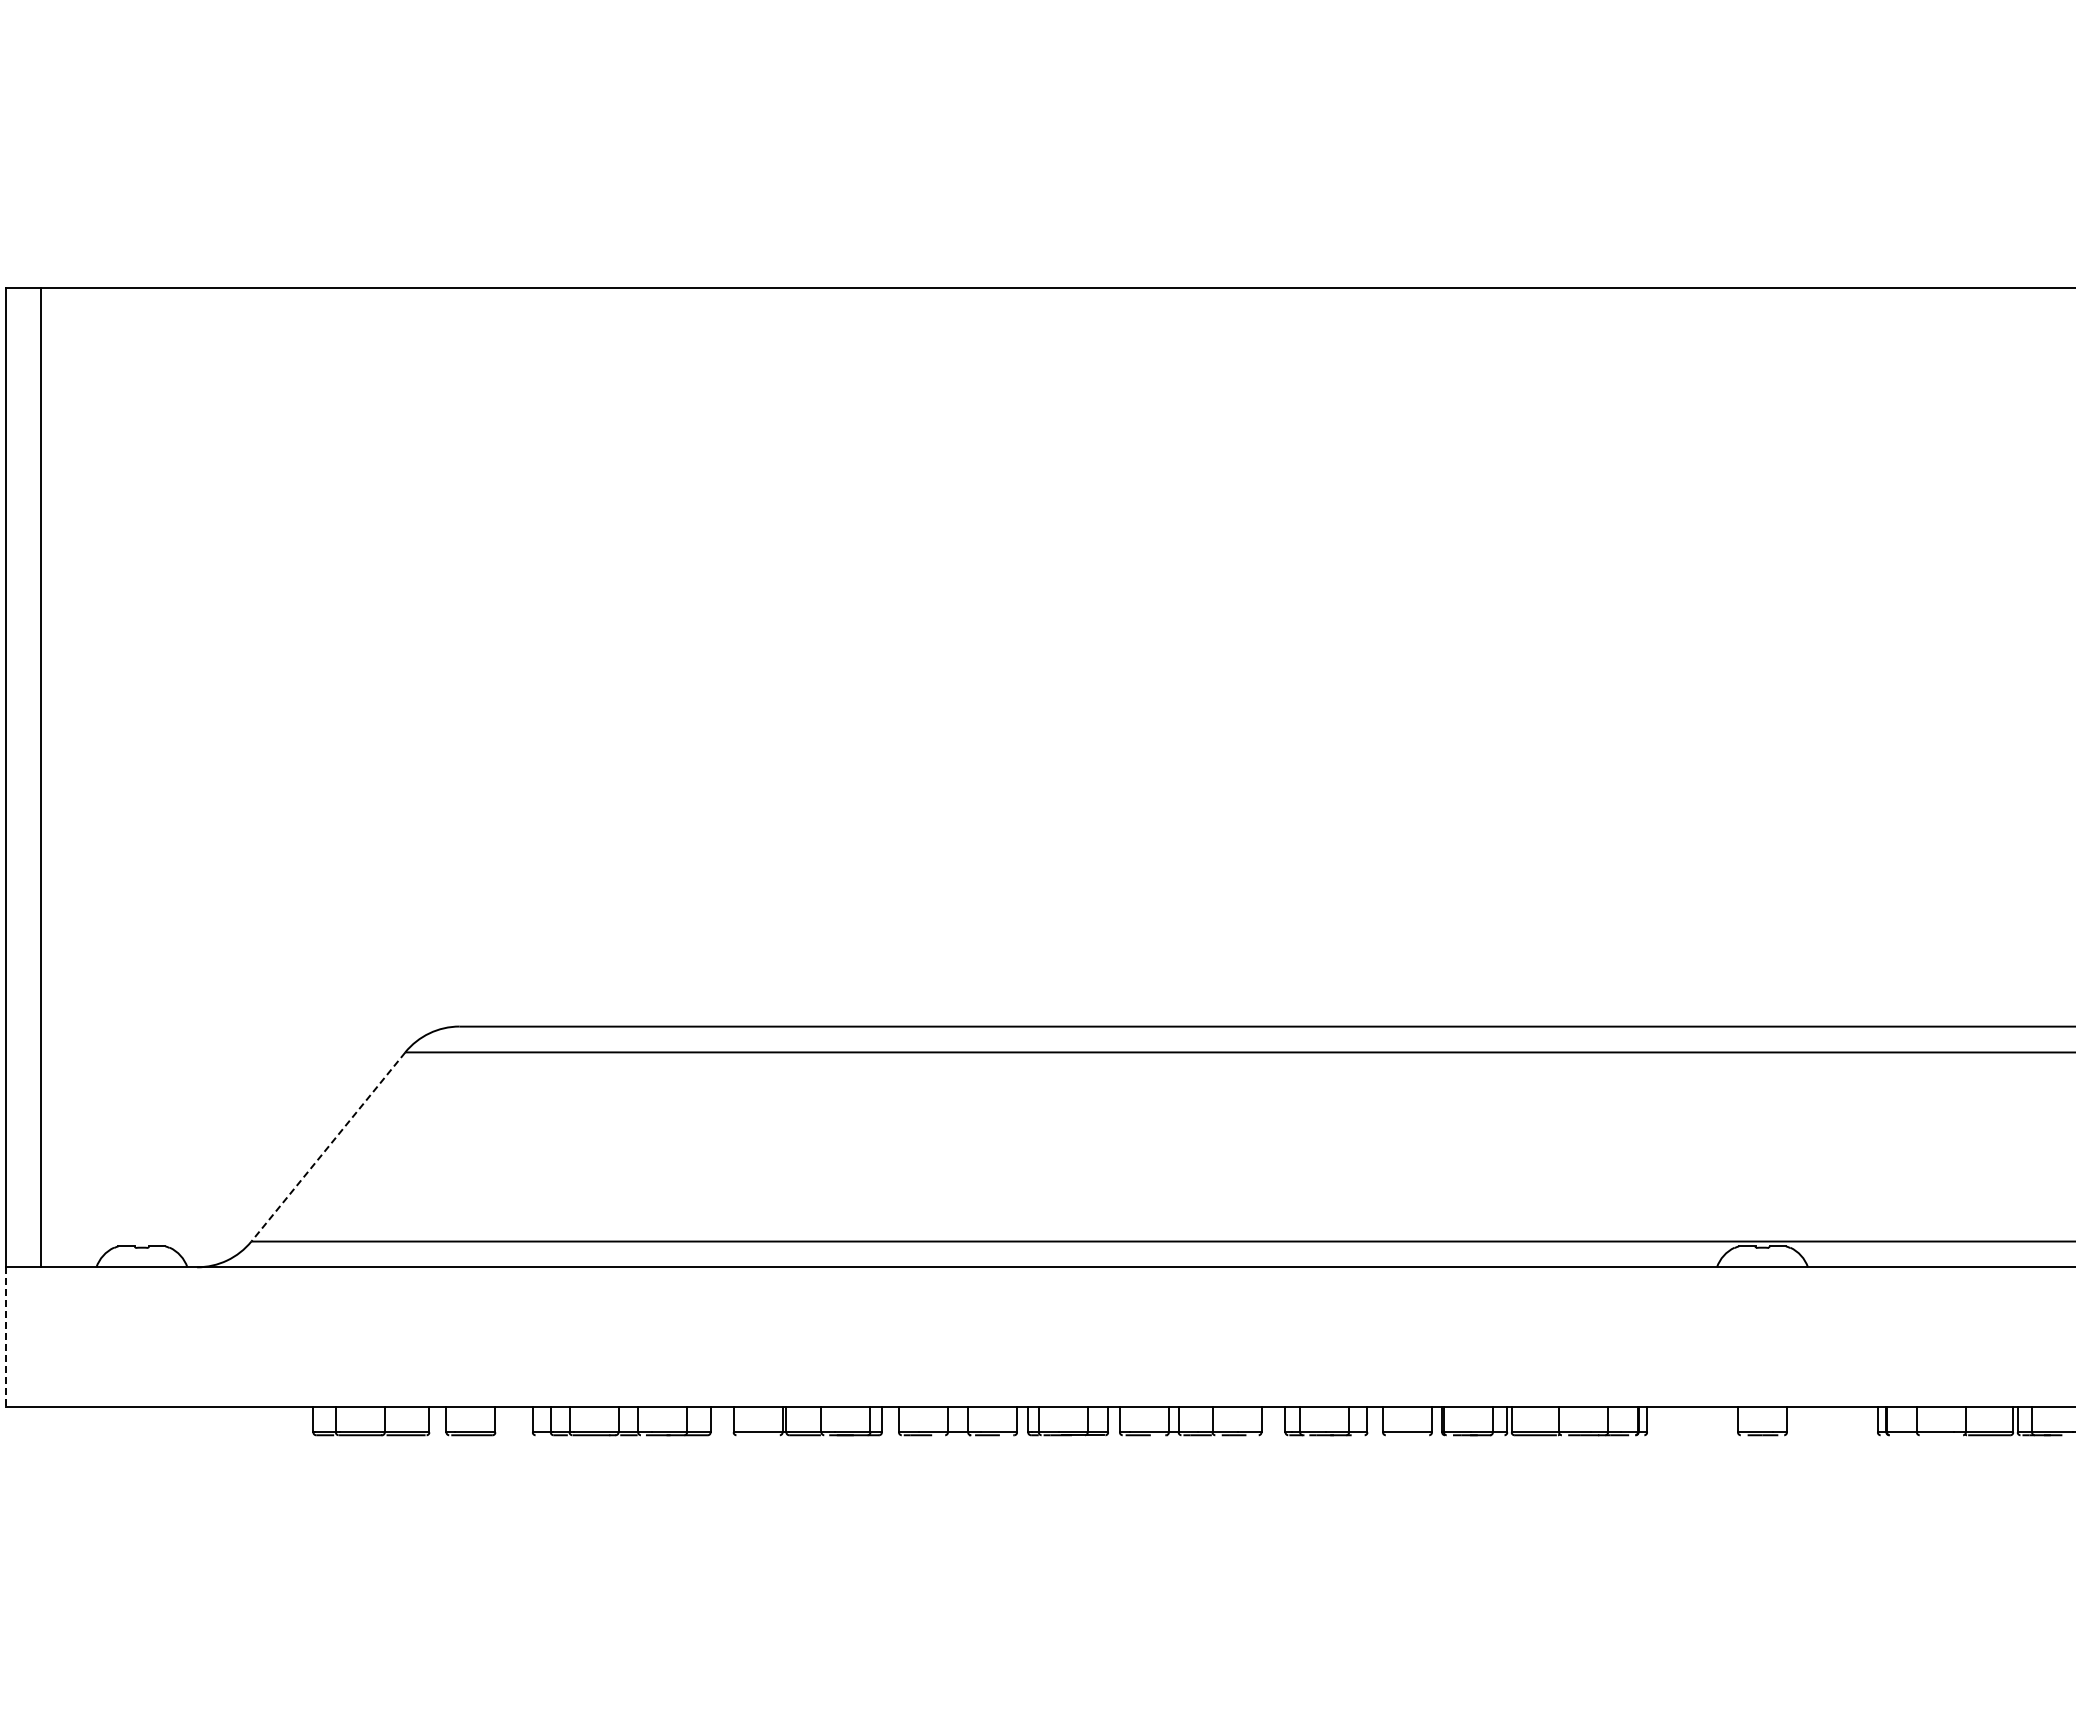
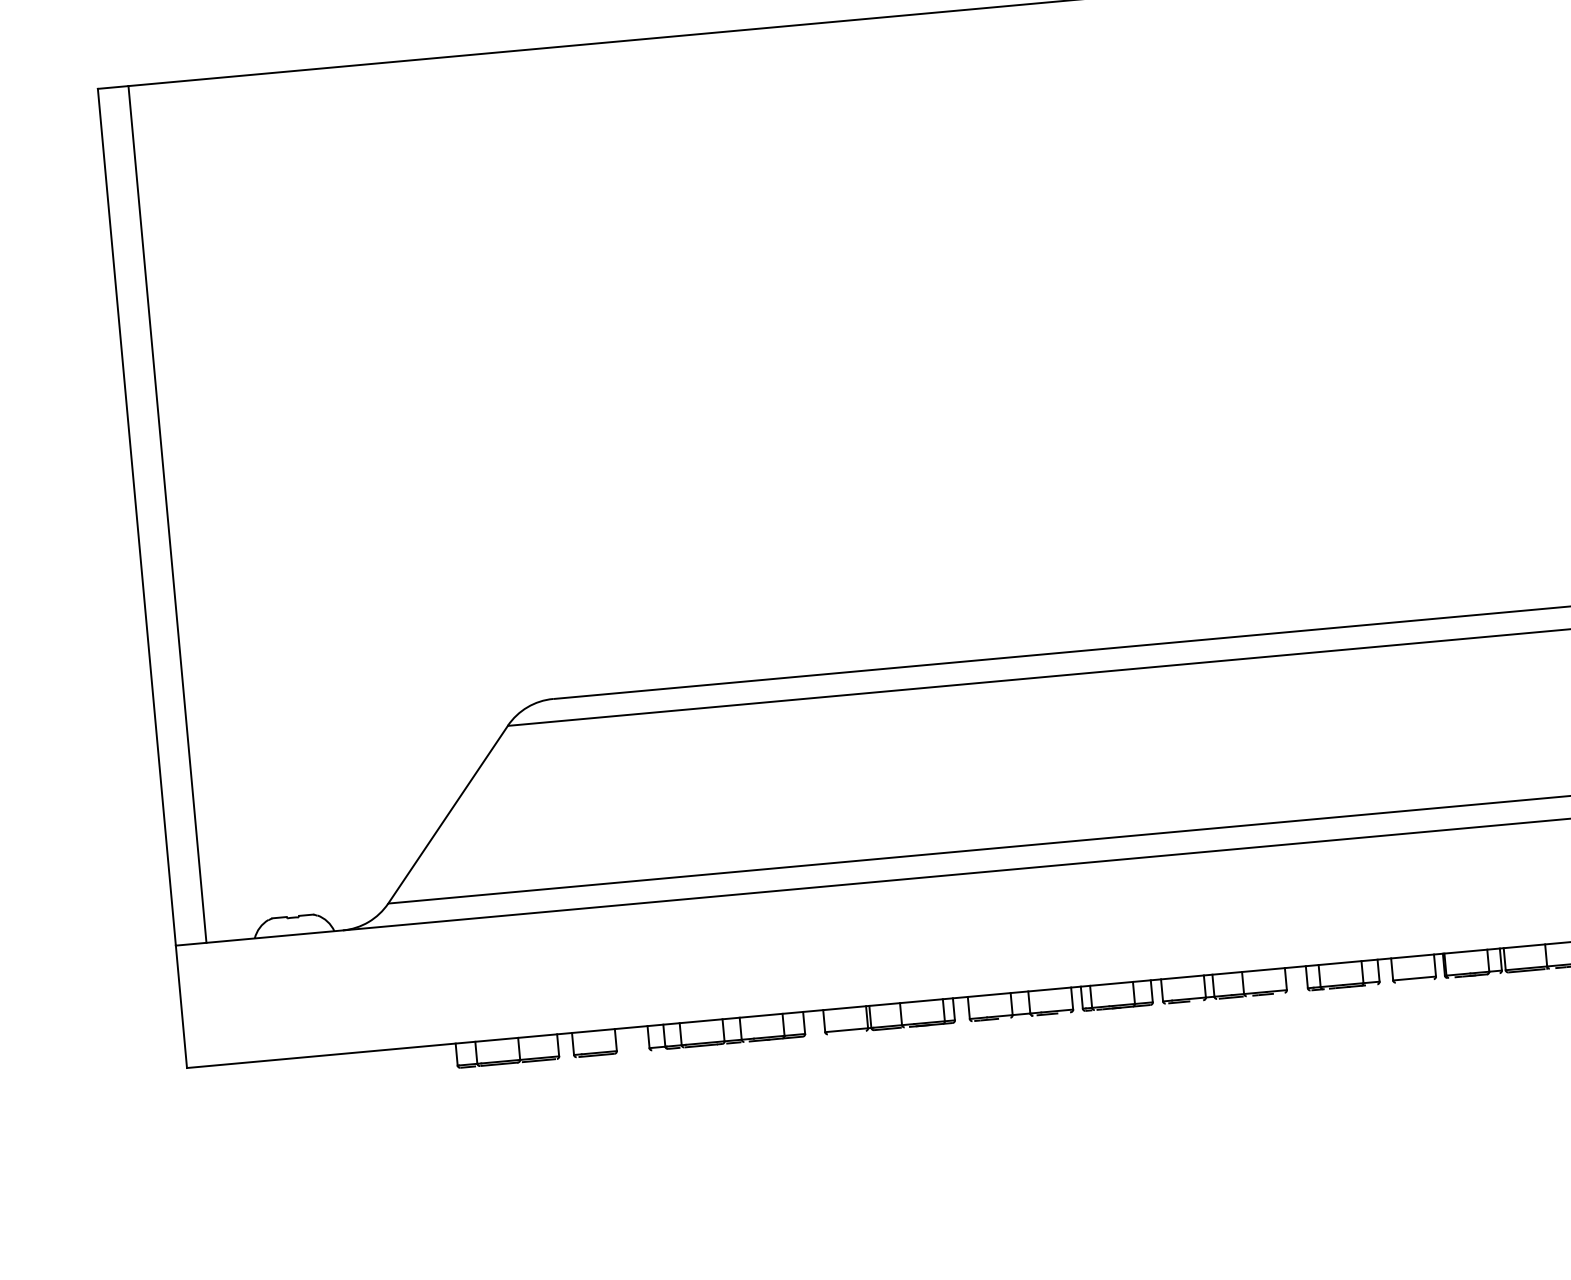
line: (328, 1147) -> (448, 815), dashed -> solid
line: (6, 1337) -> (181, 1006), dashed -> solid

